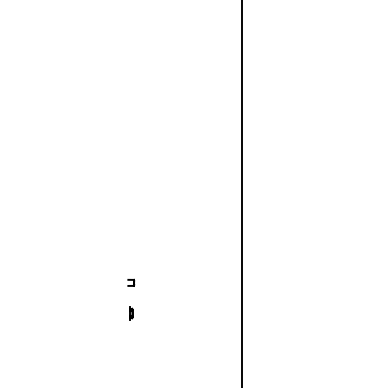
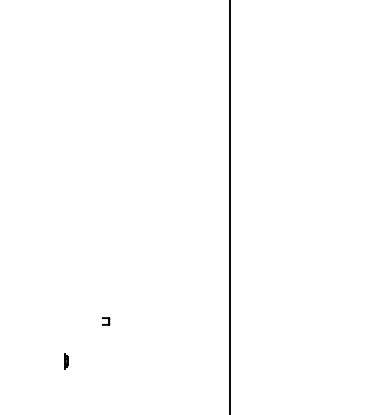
part: (131, 313) -> (66, 361), moved

